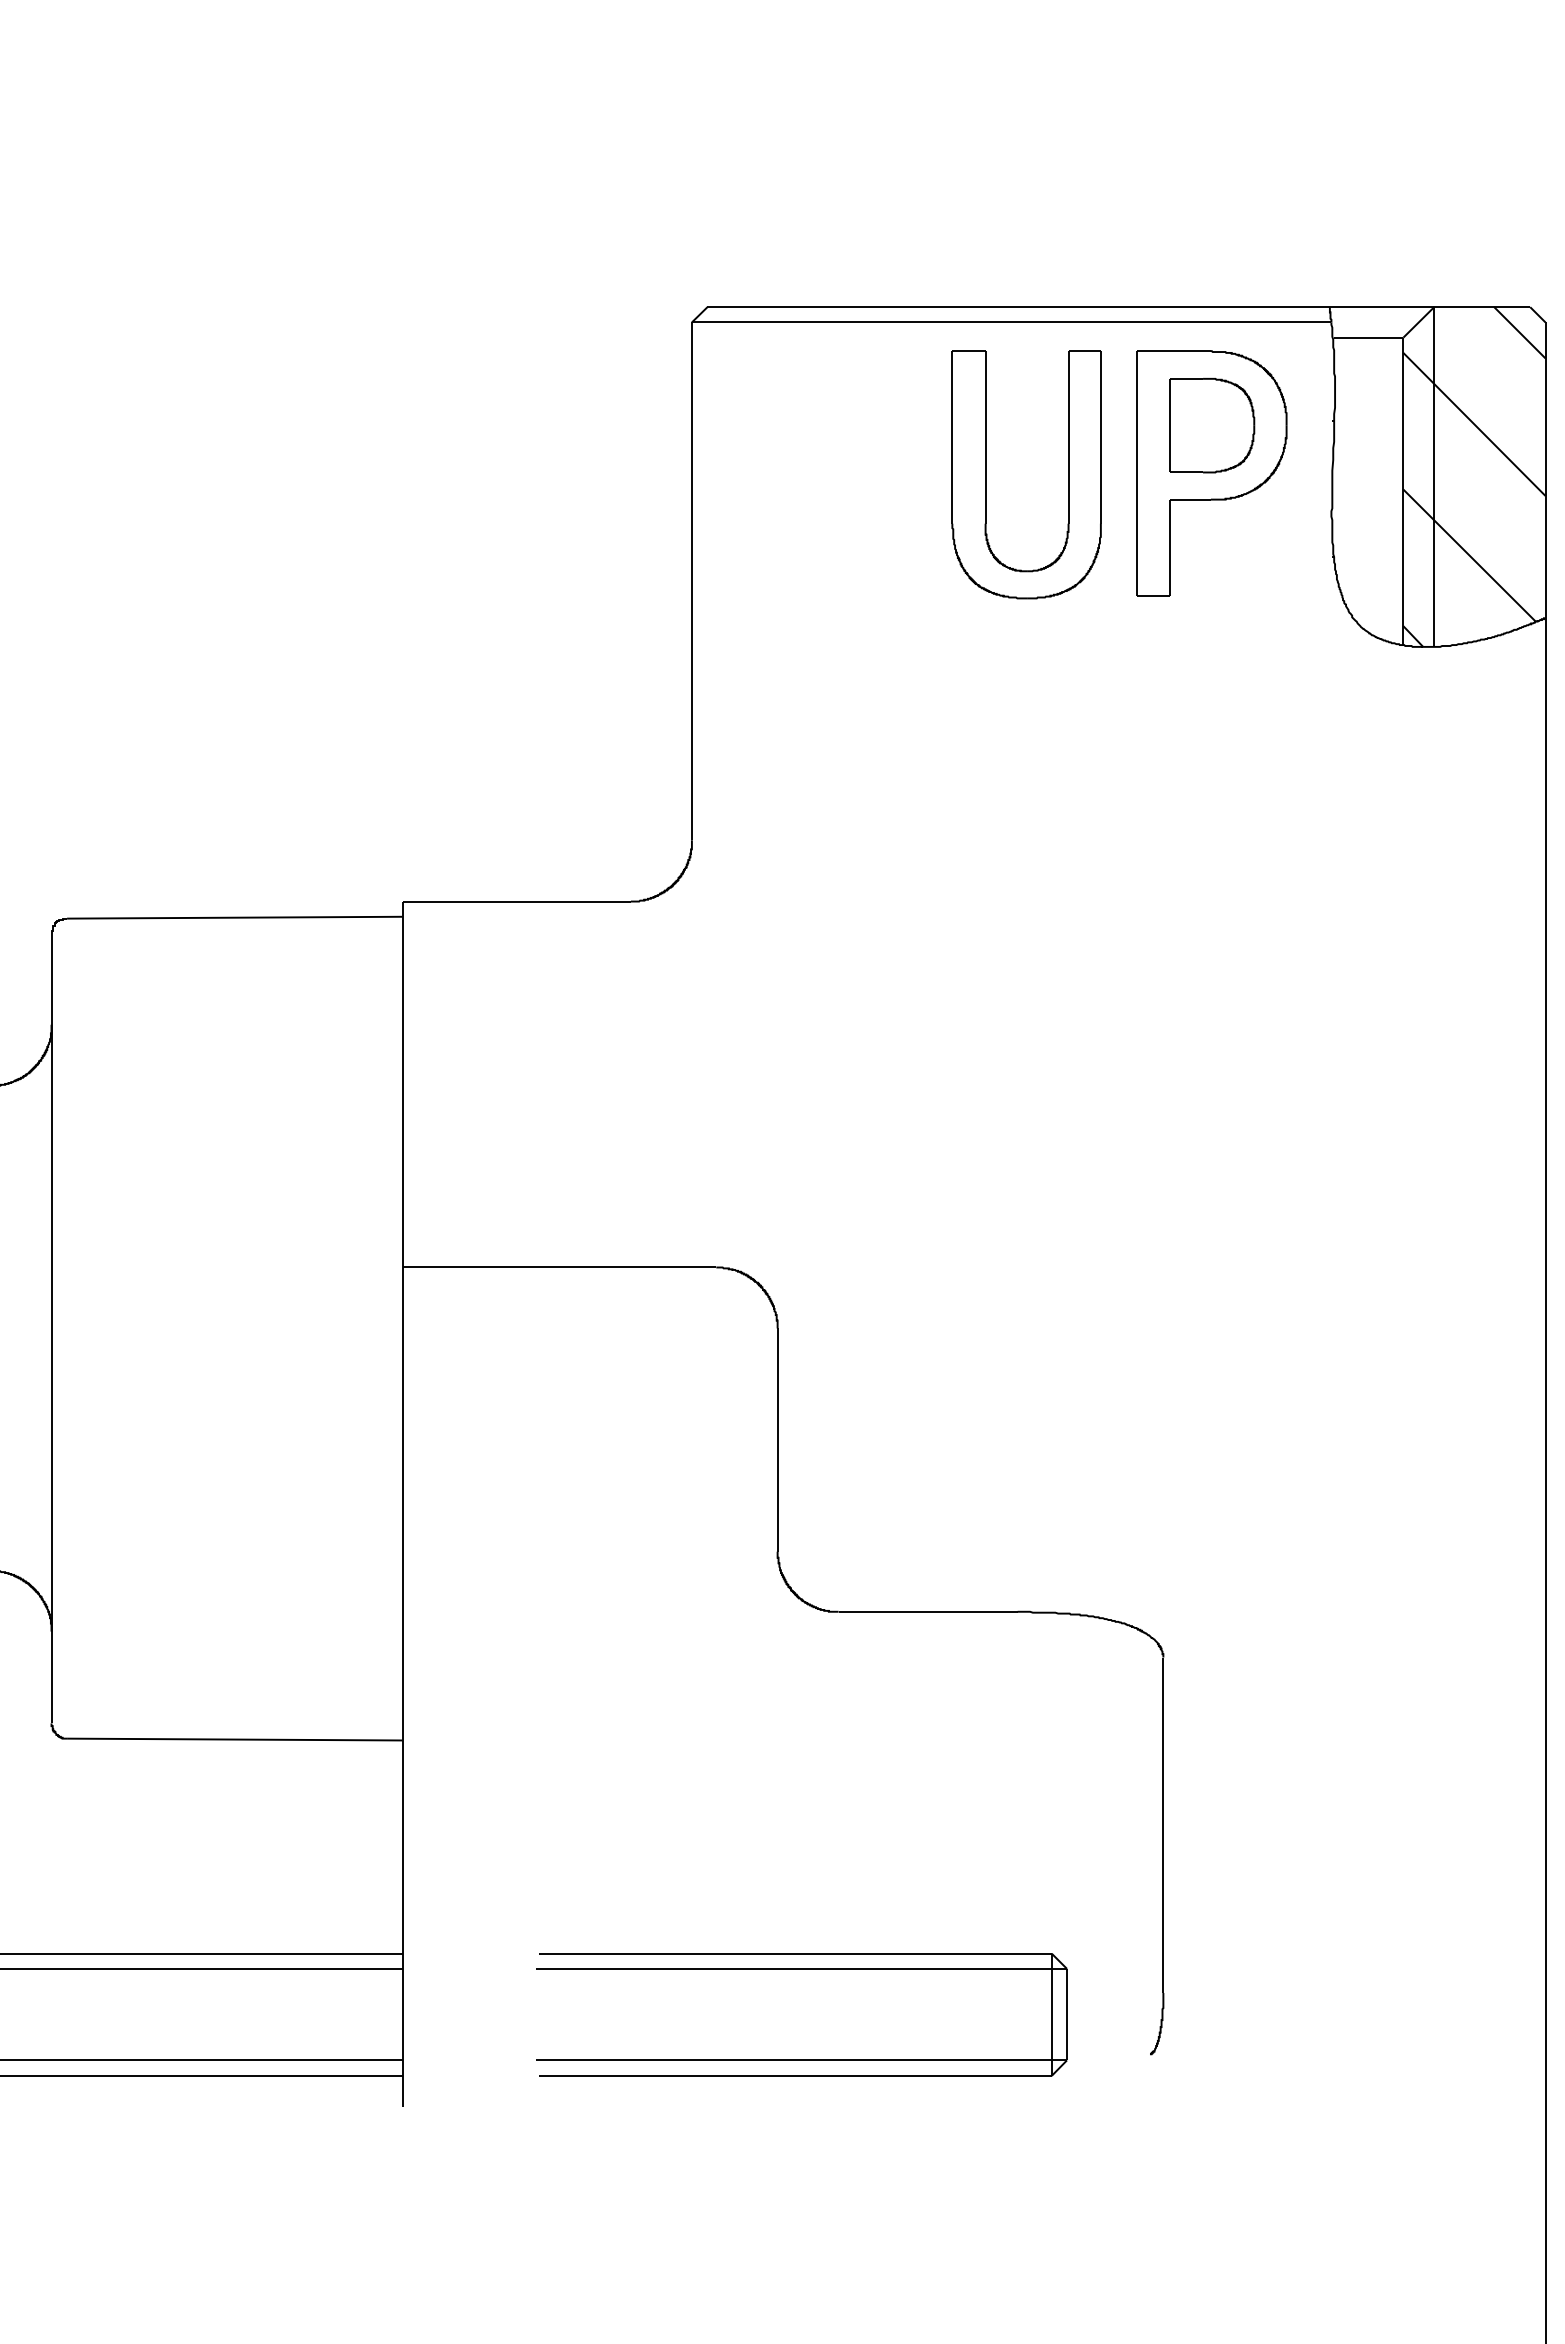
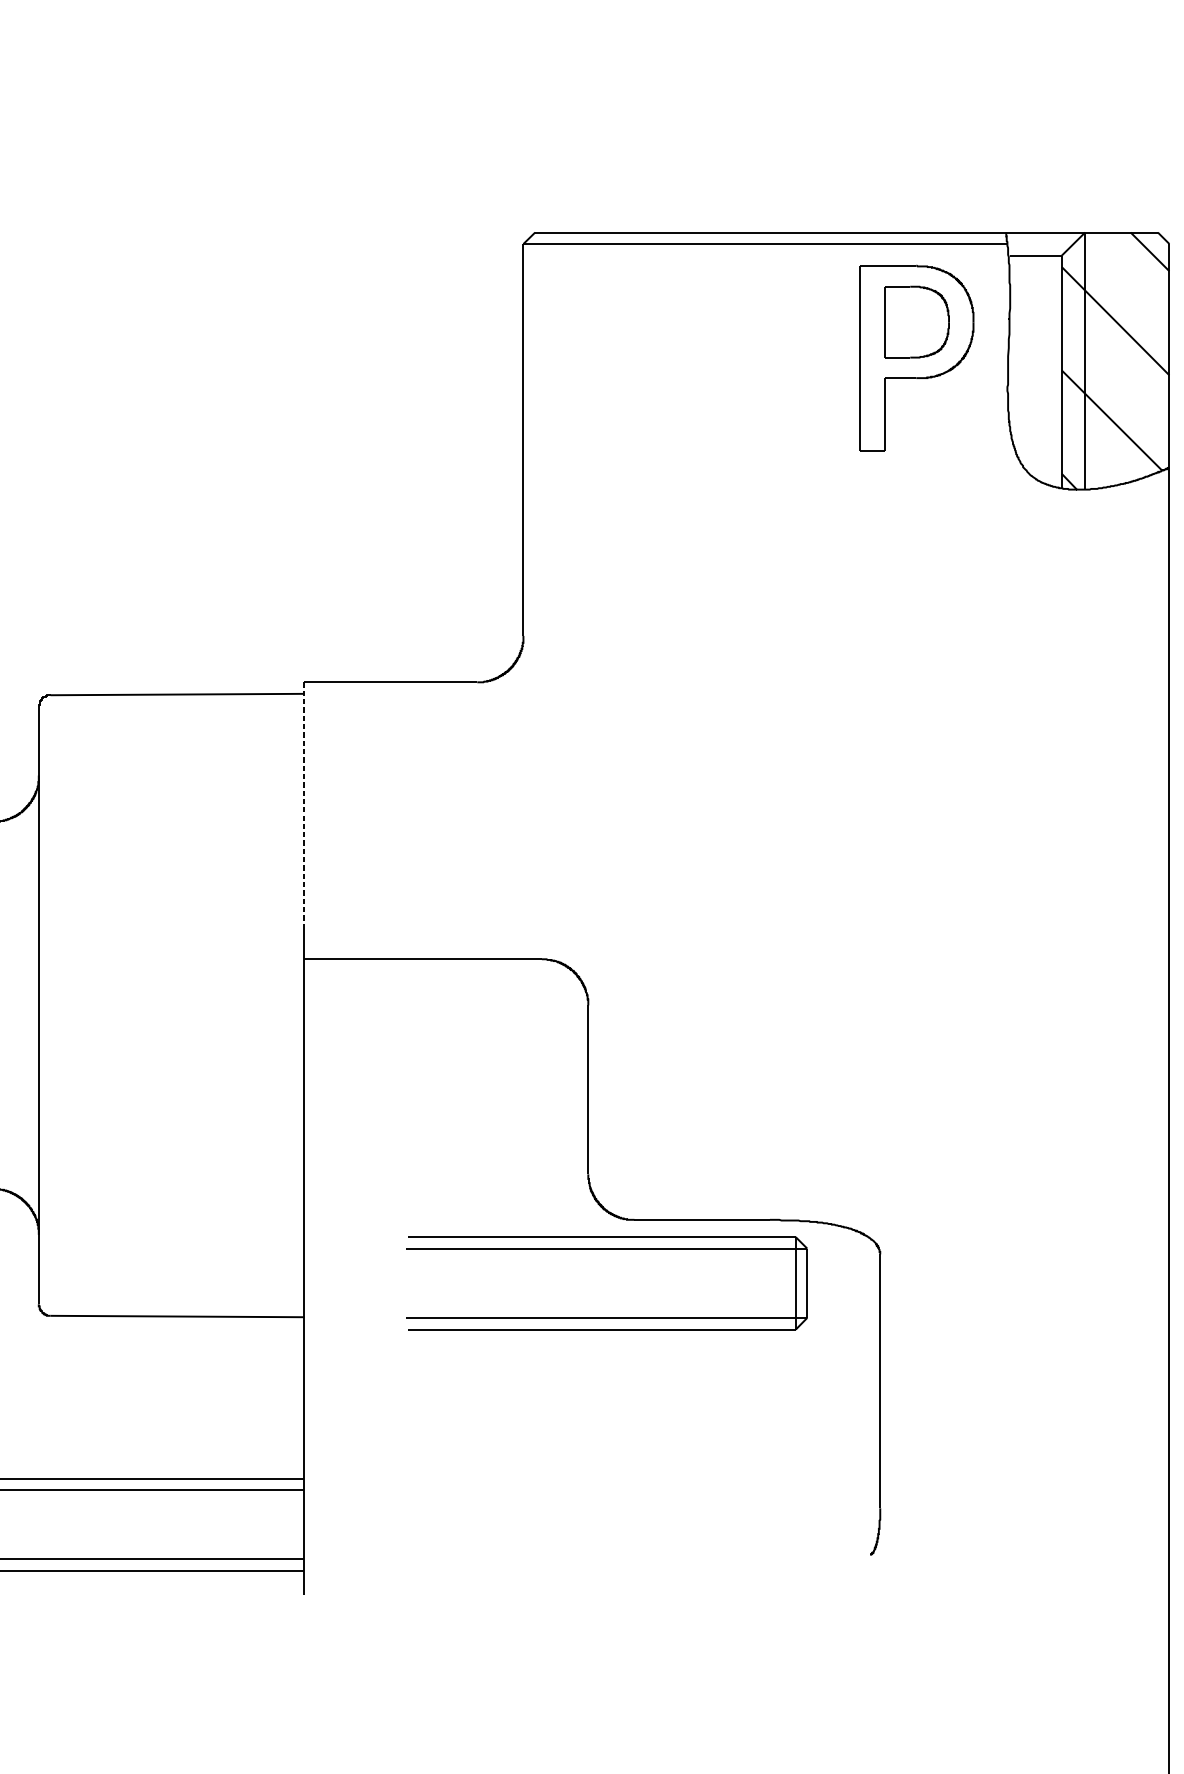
part: (986, 474) -> (746, 359), removed
line: (402, 1061) -> (304, 803), solid -> dashed
part: (801, 1969) -> (606, 1249), moved

